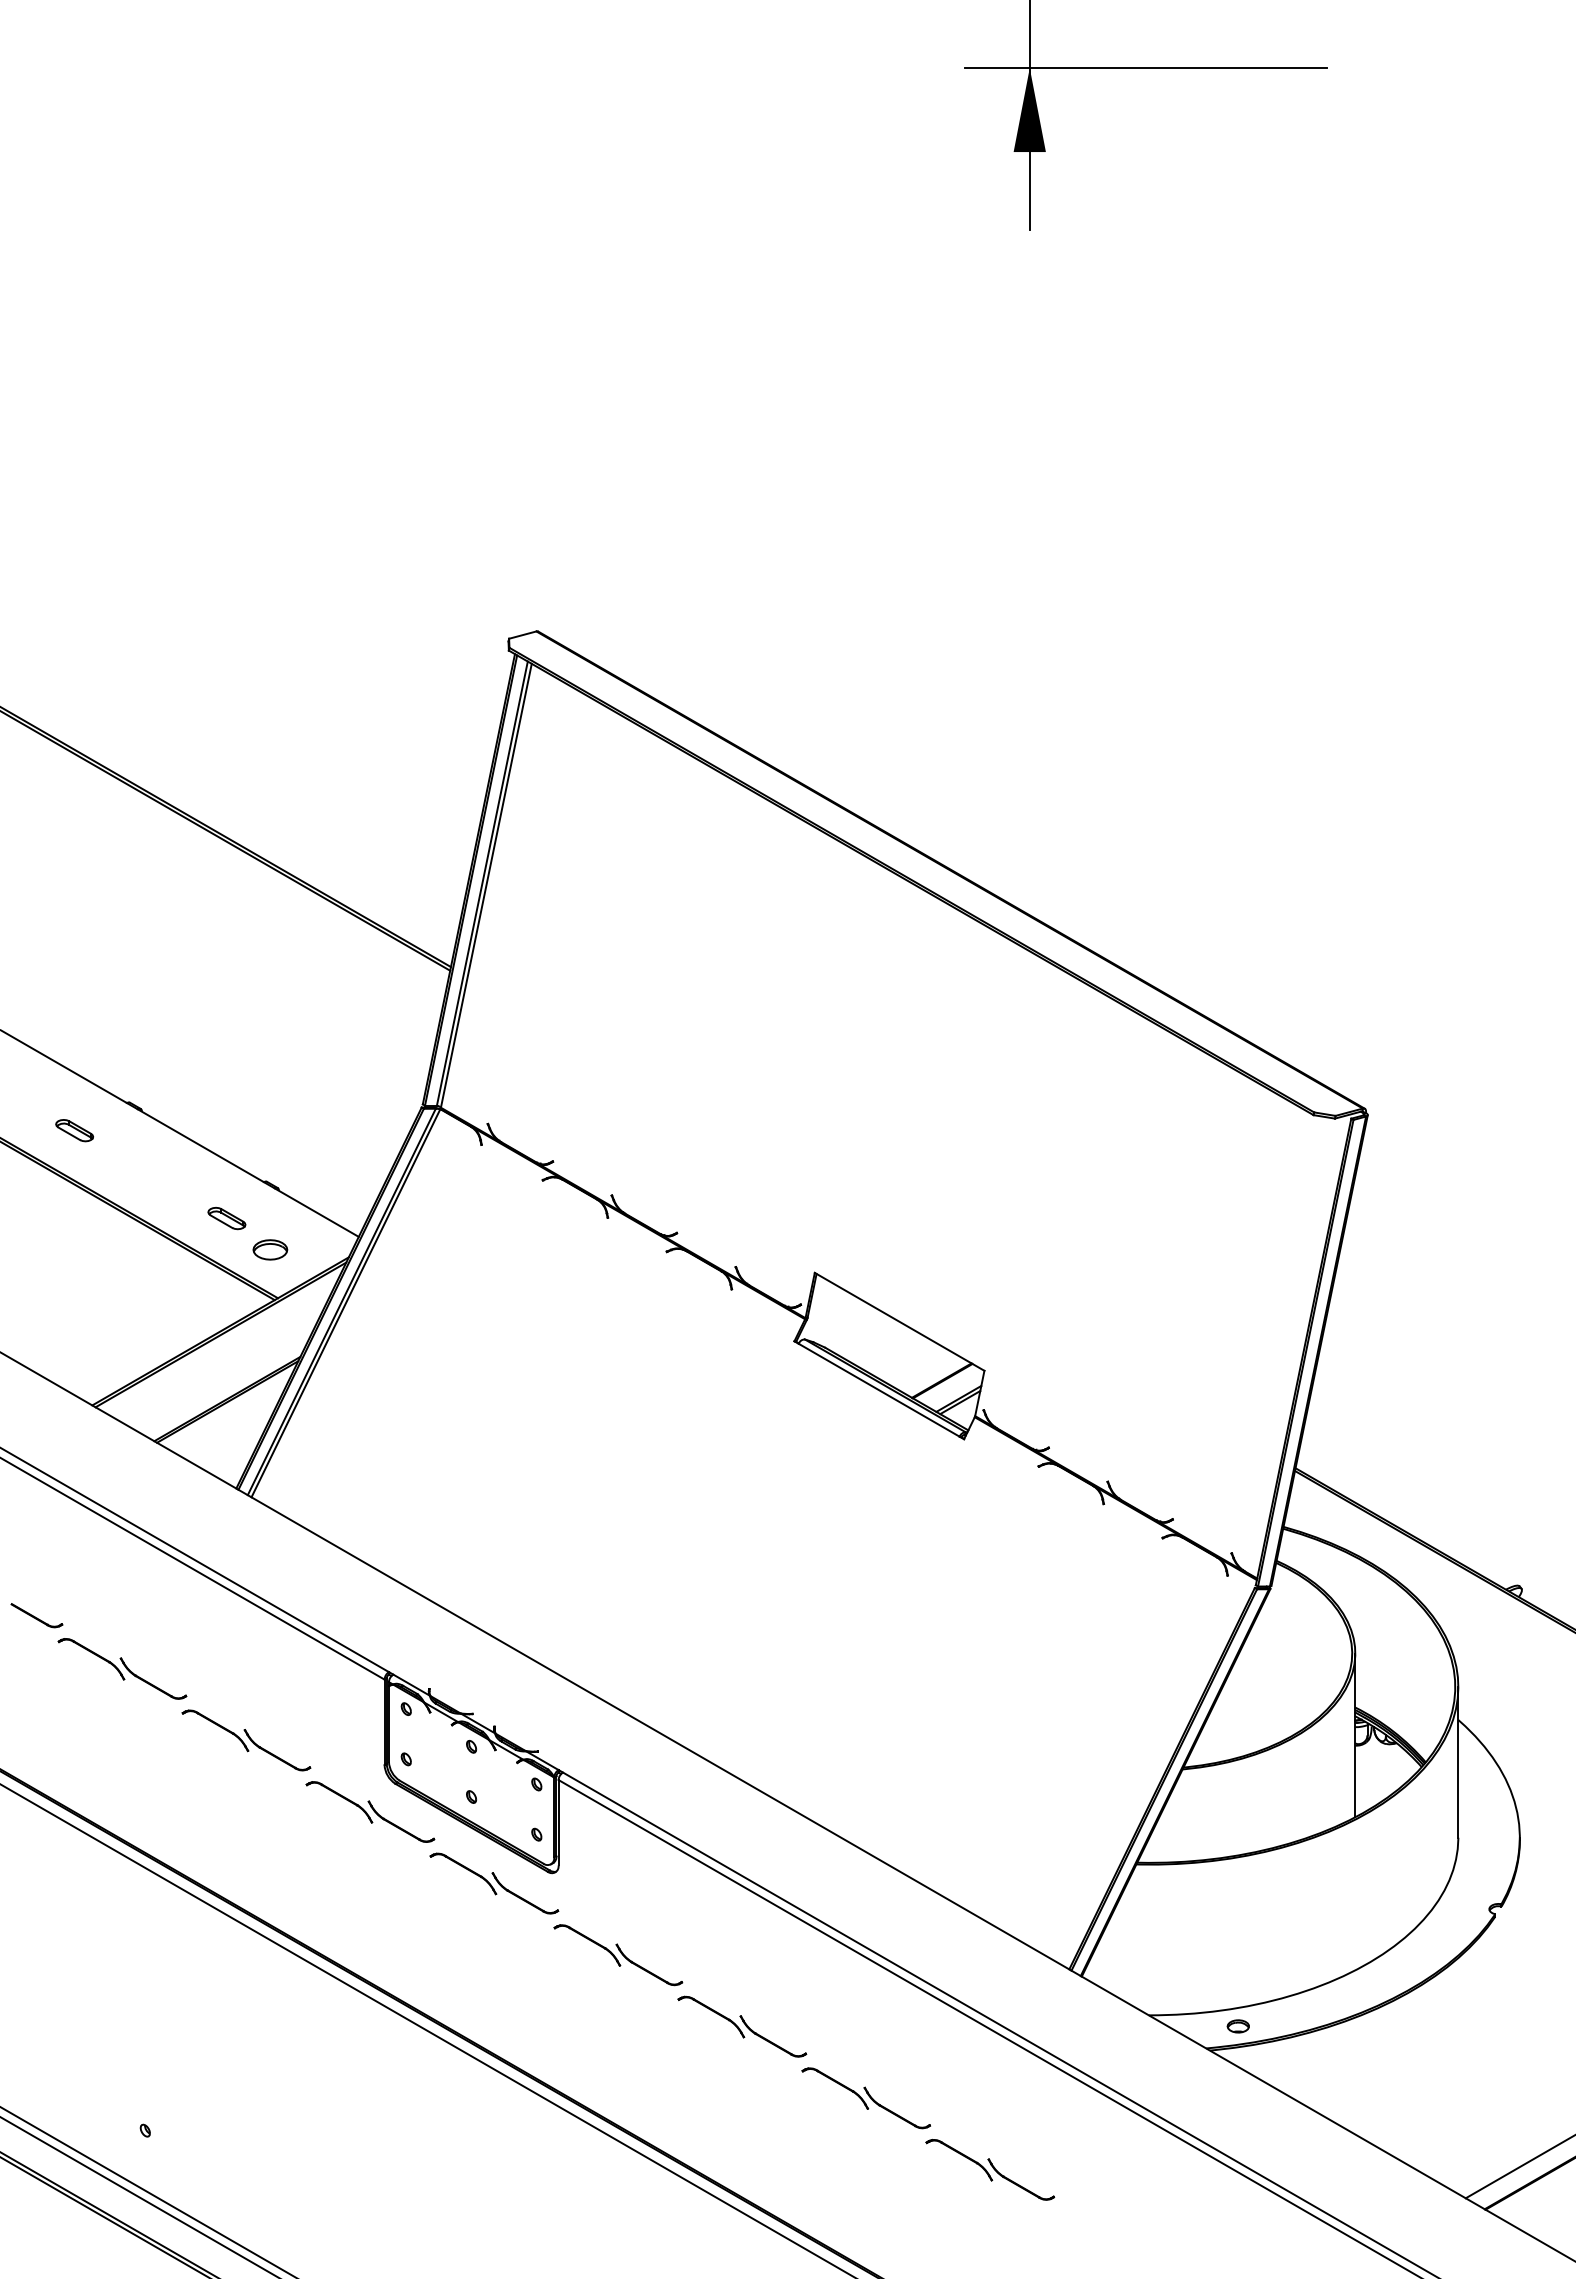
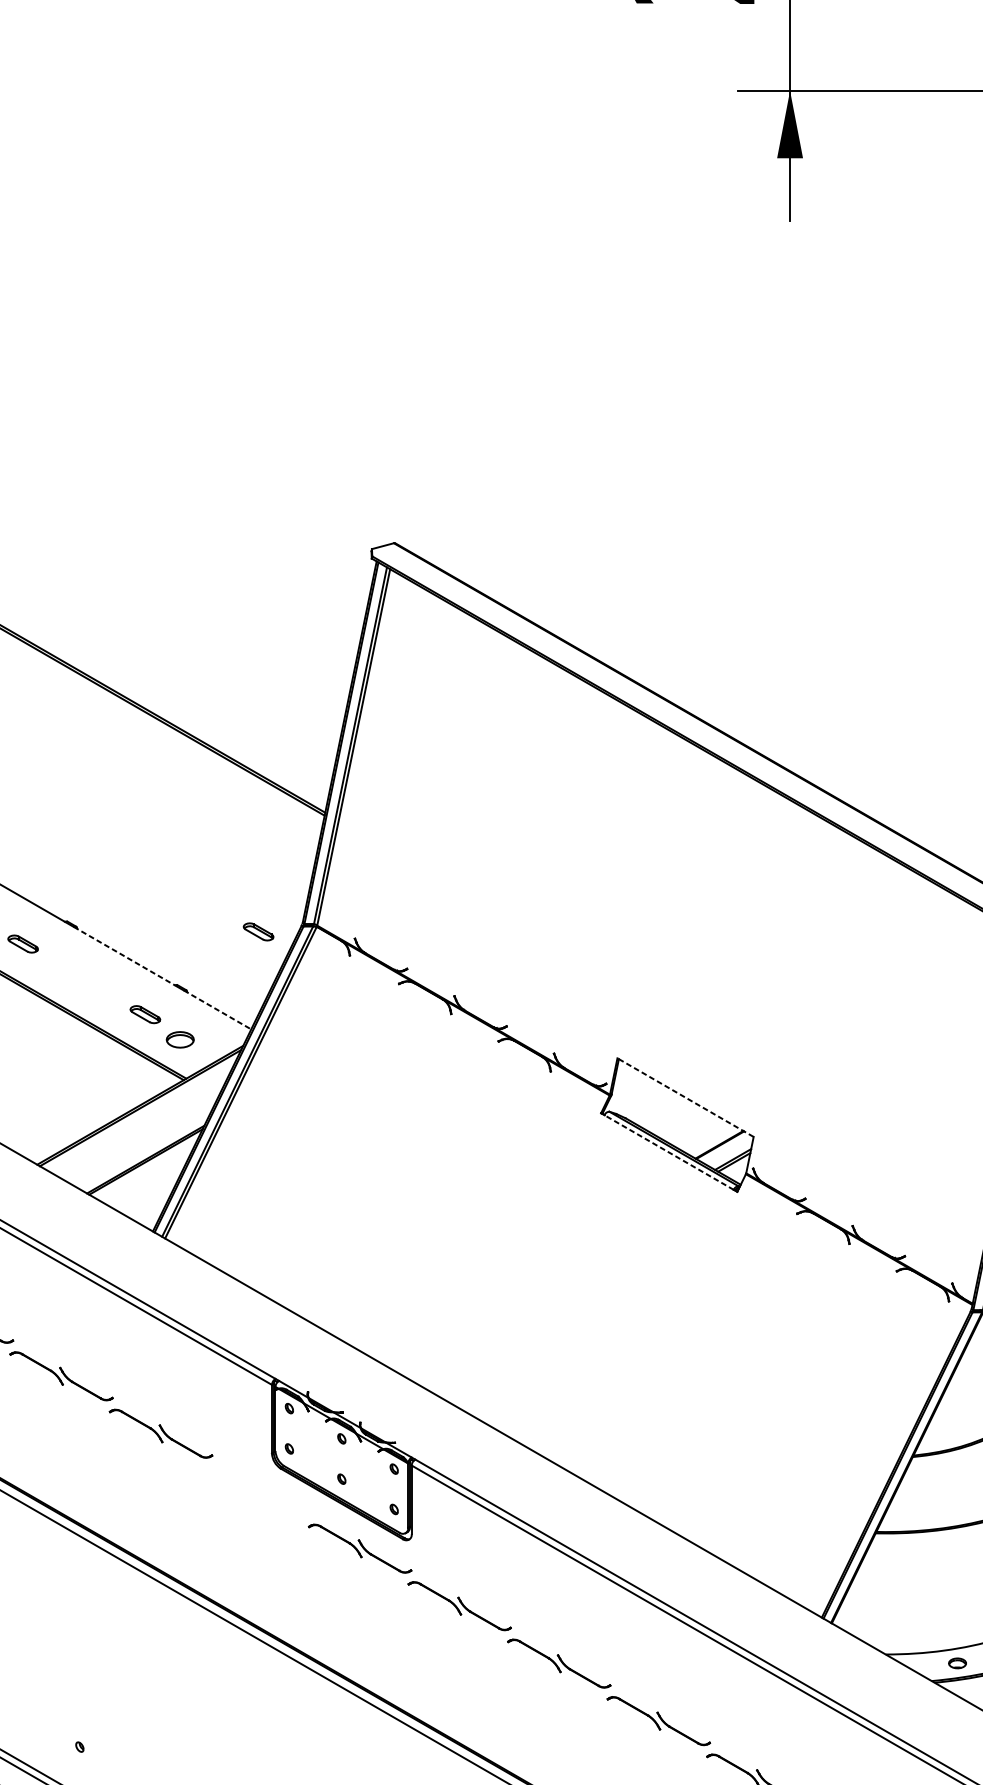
part: (367, 1115) -> (258, 931), added
line: (200, 1145) -> (124, 956), solid -> dashed
line: (316, 1212) -> (217, 1009), solid -> dashed
line: (899, 1321) -> (685, 1097), solid -> dashed
line: (879, 1390) -> (669, 1152), solid -> dashed
part: (370, 1811) -> (260, 1490), removed

